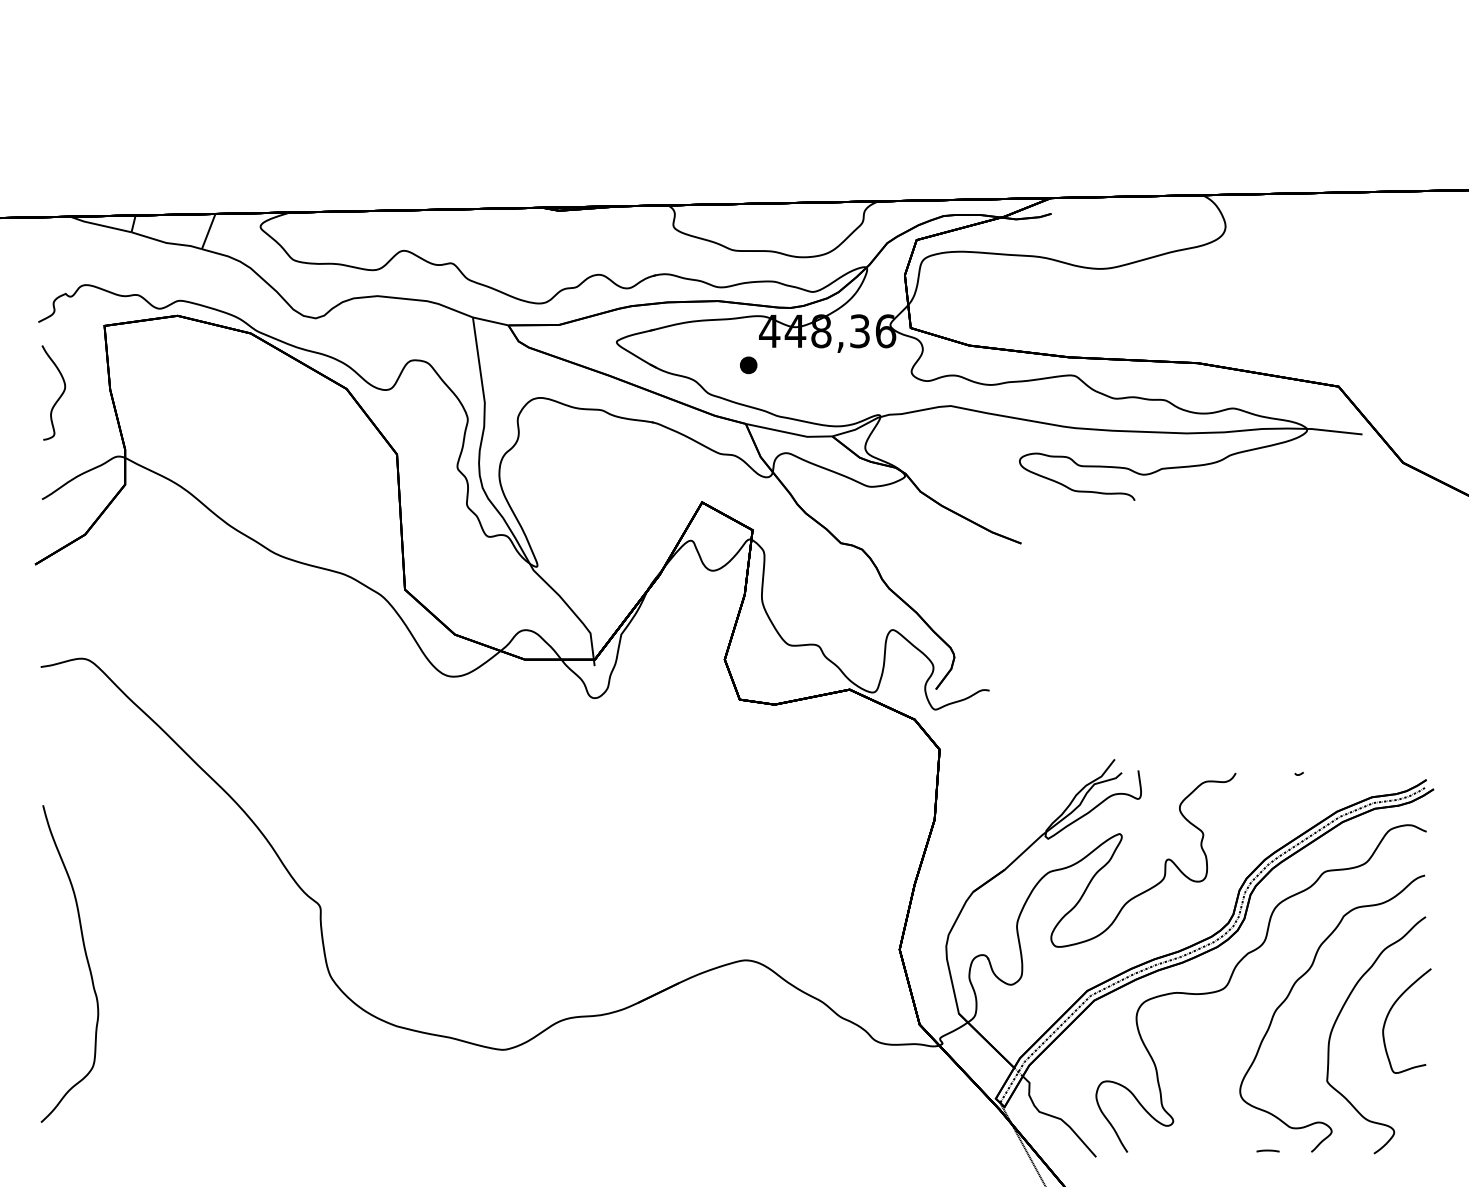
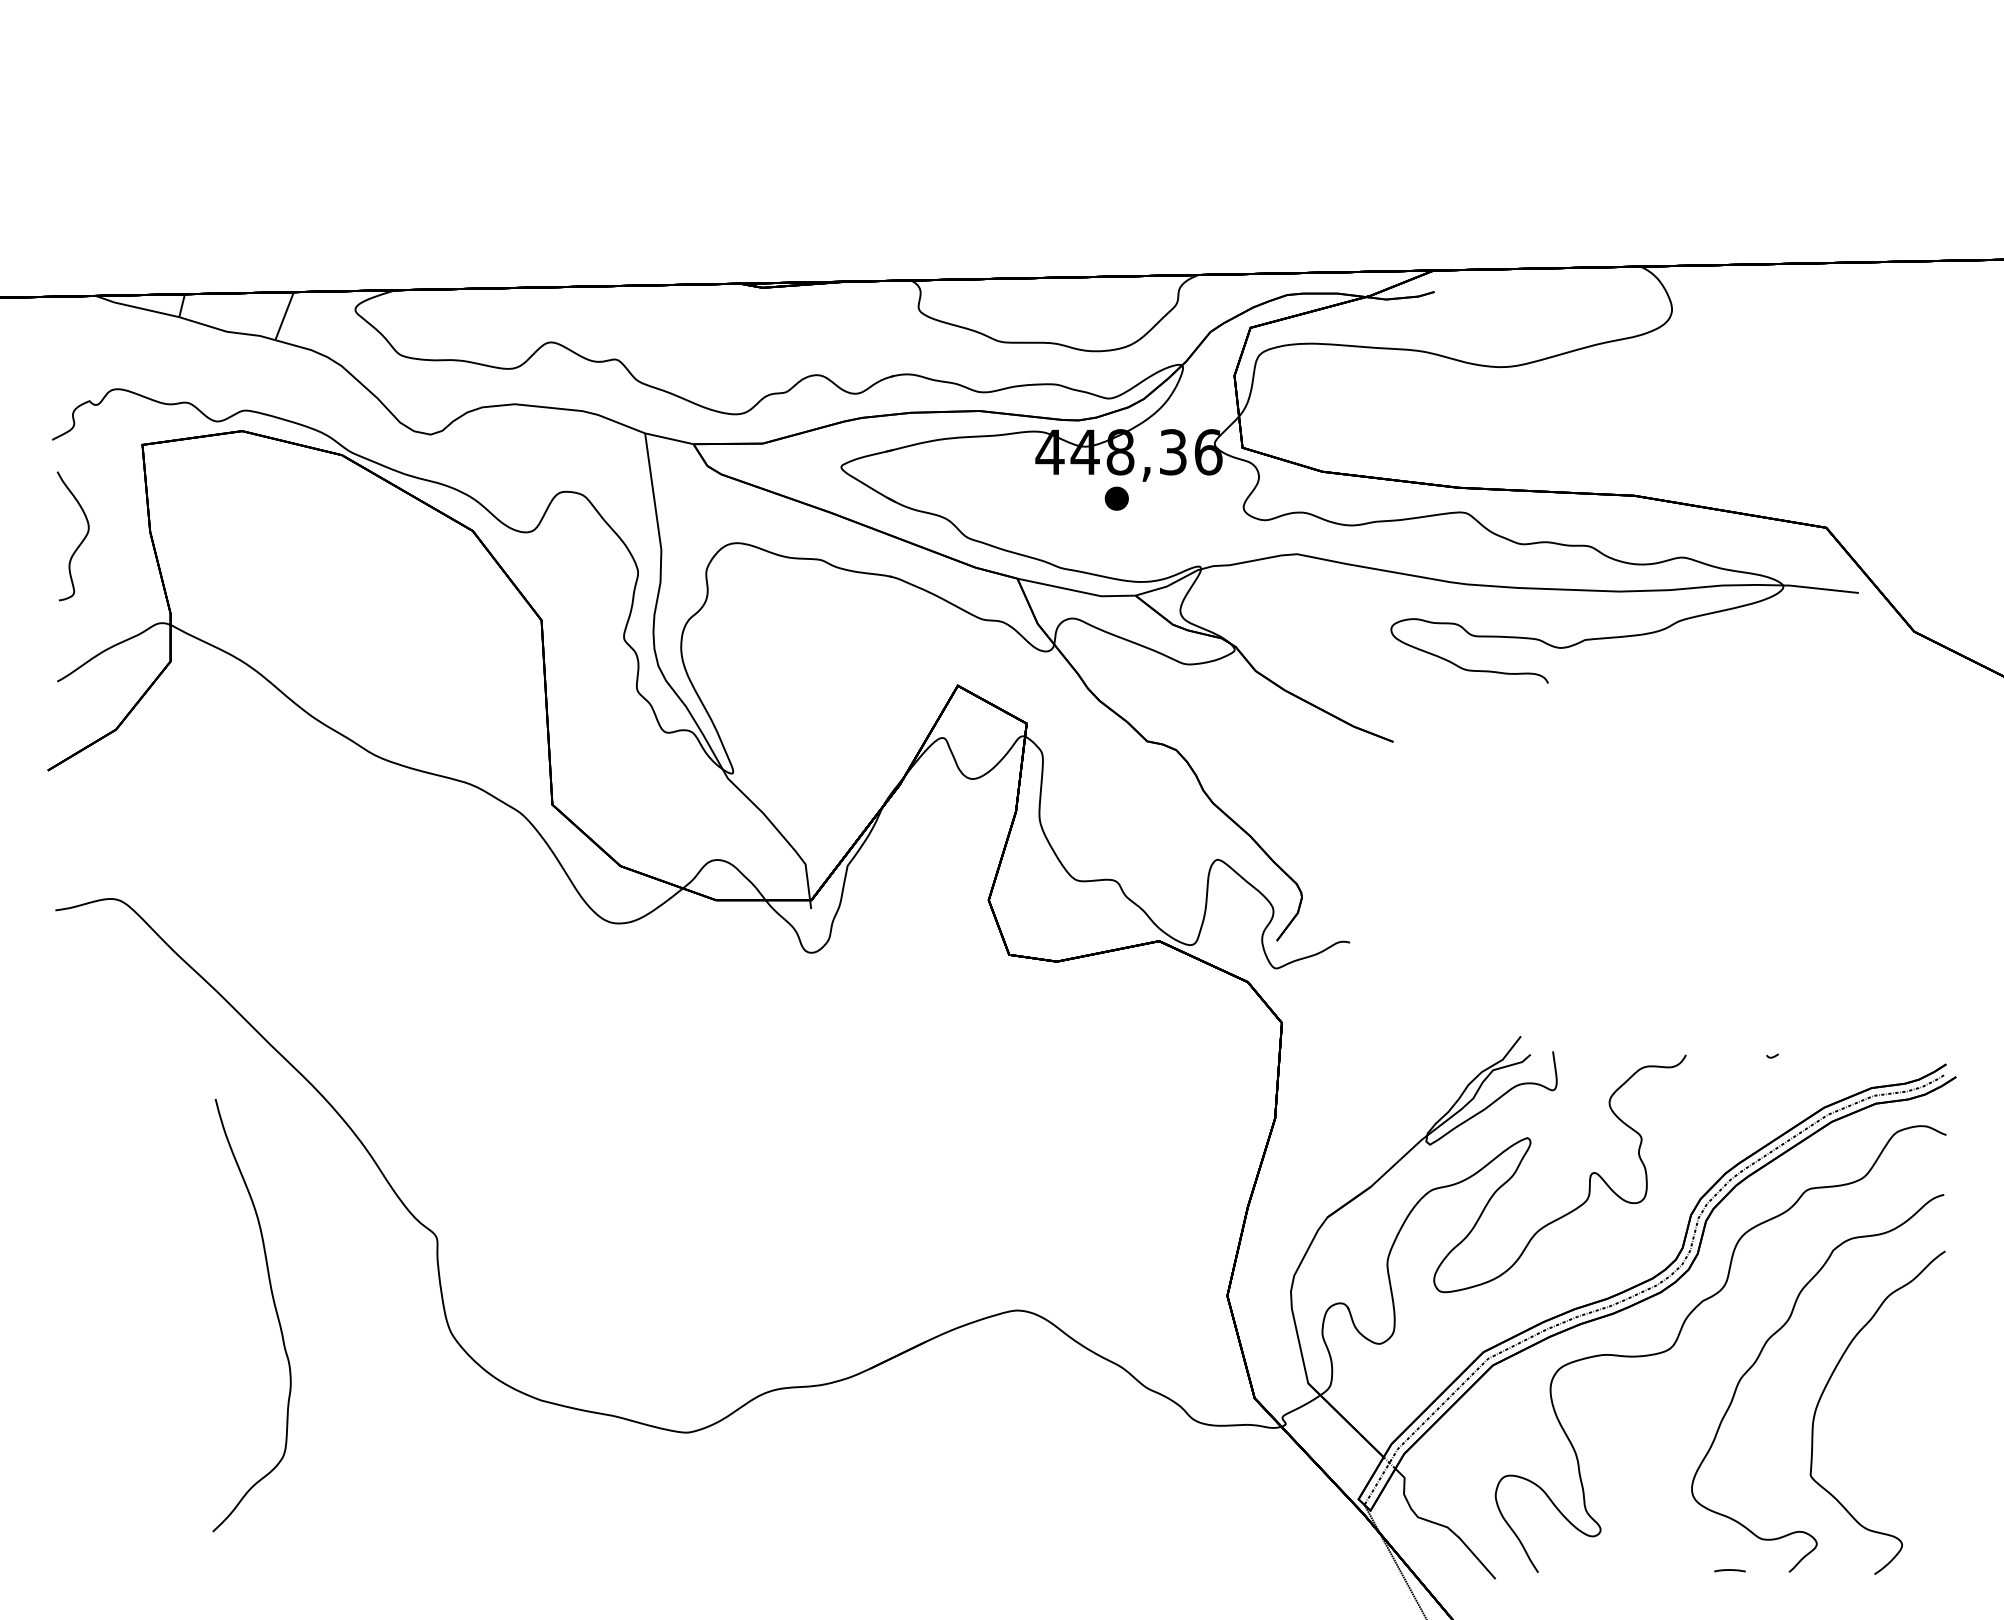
part: (748, 364) -> (1116, 497), moved
curve: (85, 957) -> (273, 1306), moved
curve: (1391, 1010) -> (1898, 1378), removed

